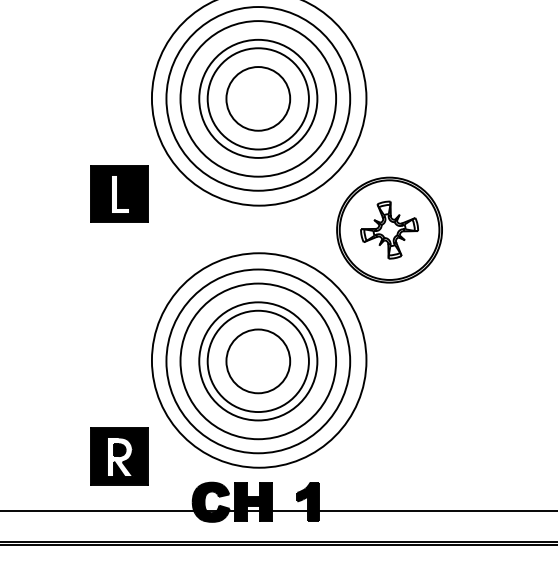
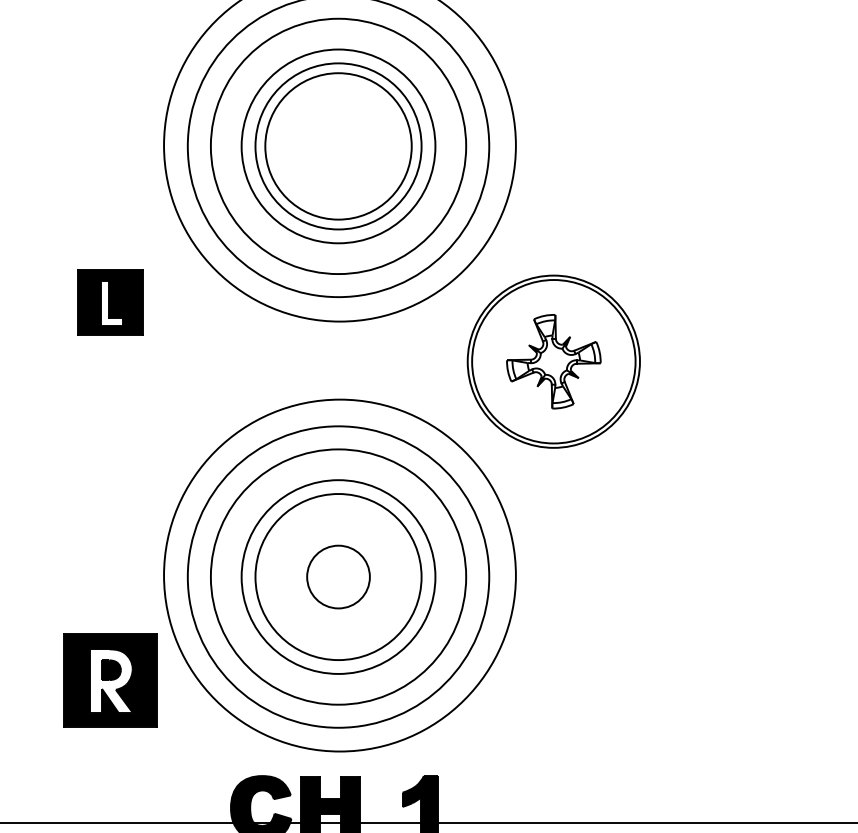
circle: (258, 98) -> (338, 145), size x1.4
part: (119, 193) -> (110, 301), size x0.7
circle: (258, 361) -> (338, 577), size x0.6
part: (119, 456) -> (110, 680), moved

